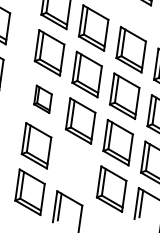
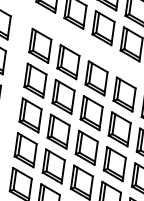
part: (42, 99) -> (30, 115), size x1.67
part: (73, 167) -> (53, 166), added

